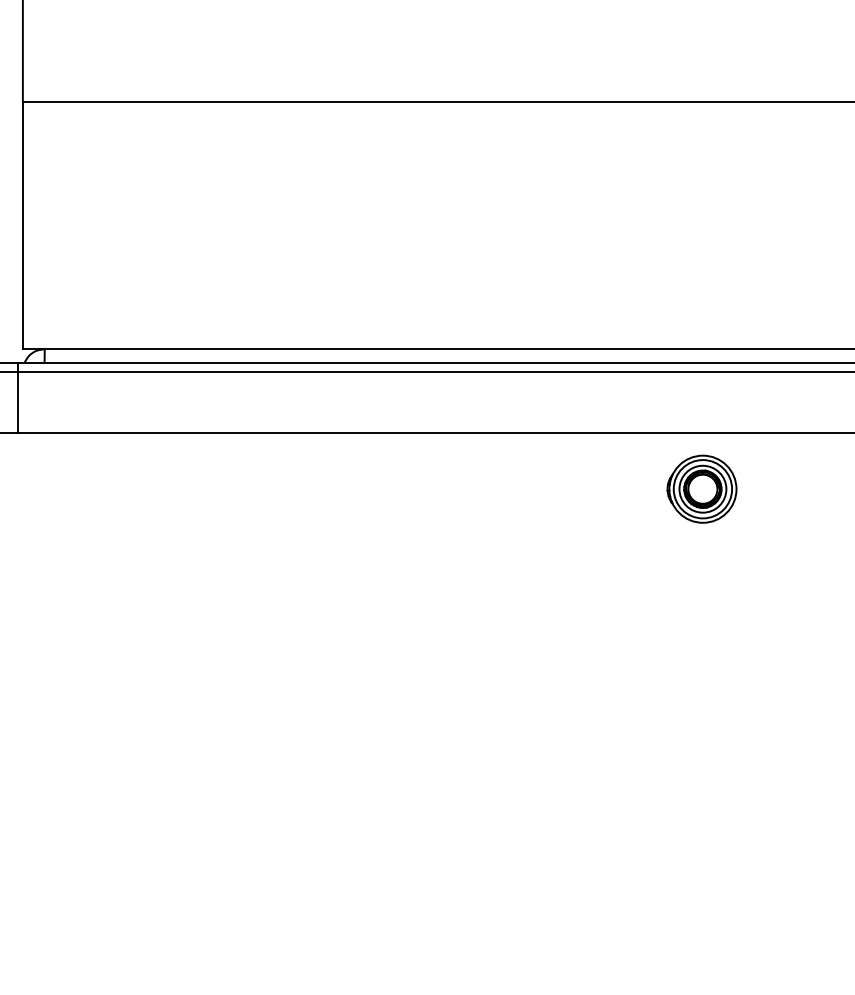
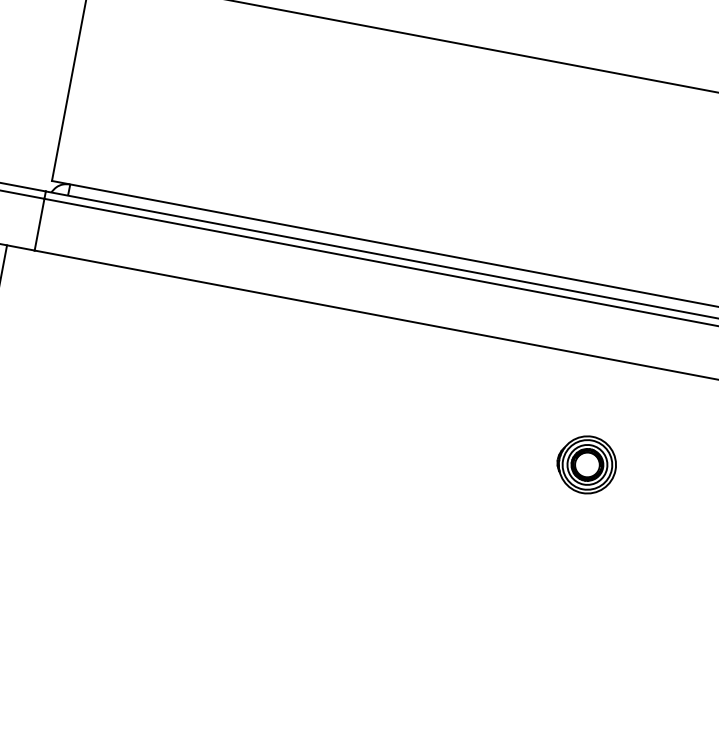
part: (701, 488) -> (586, 464), moved

